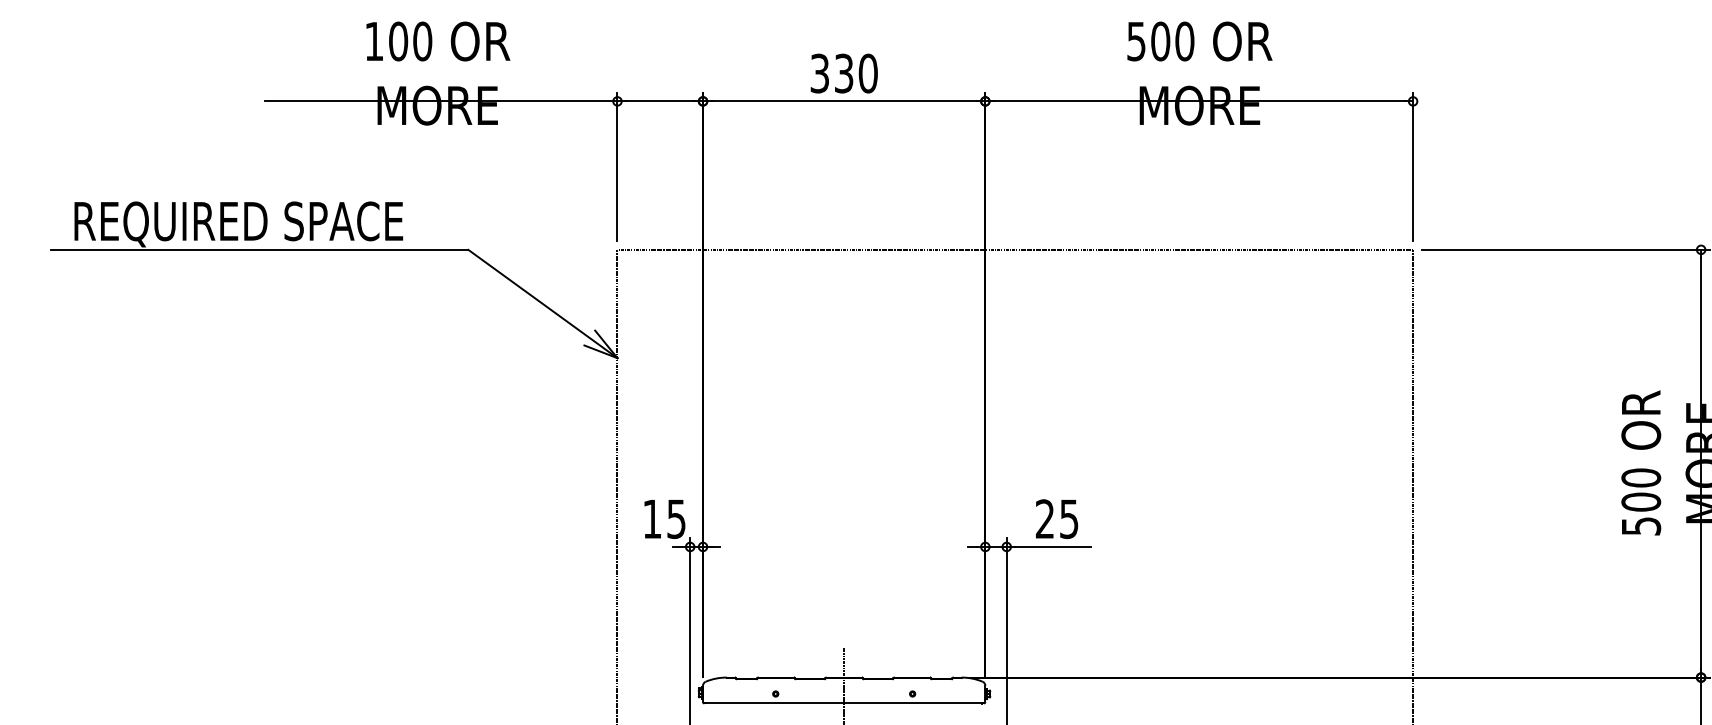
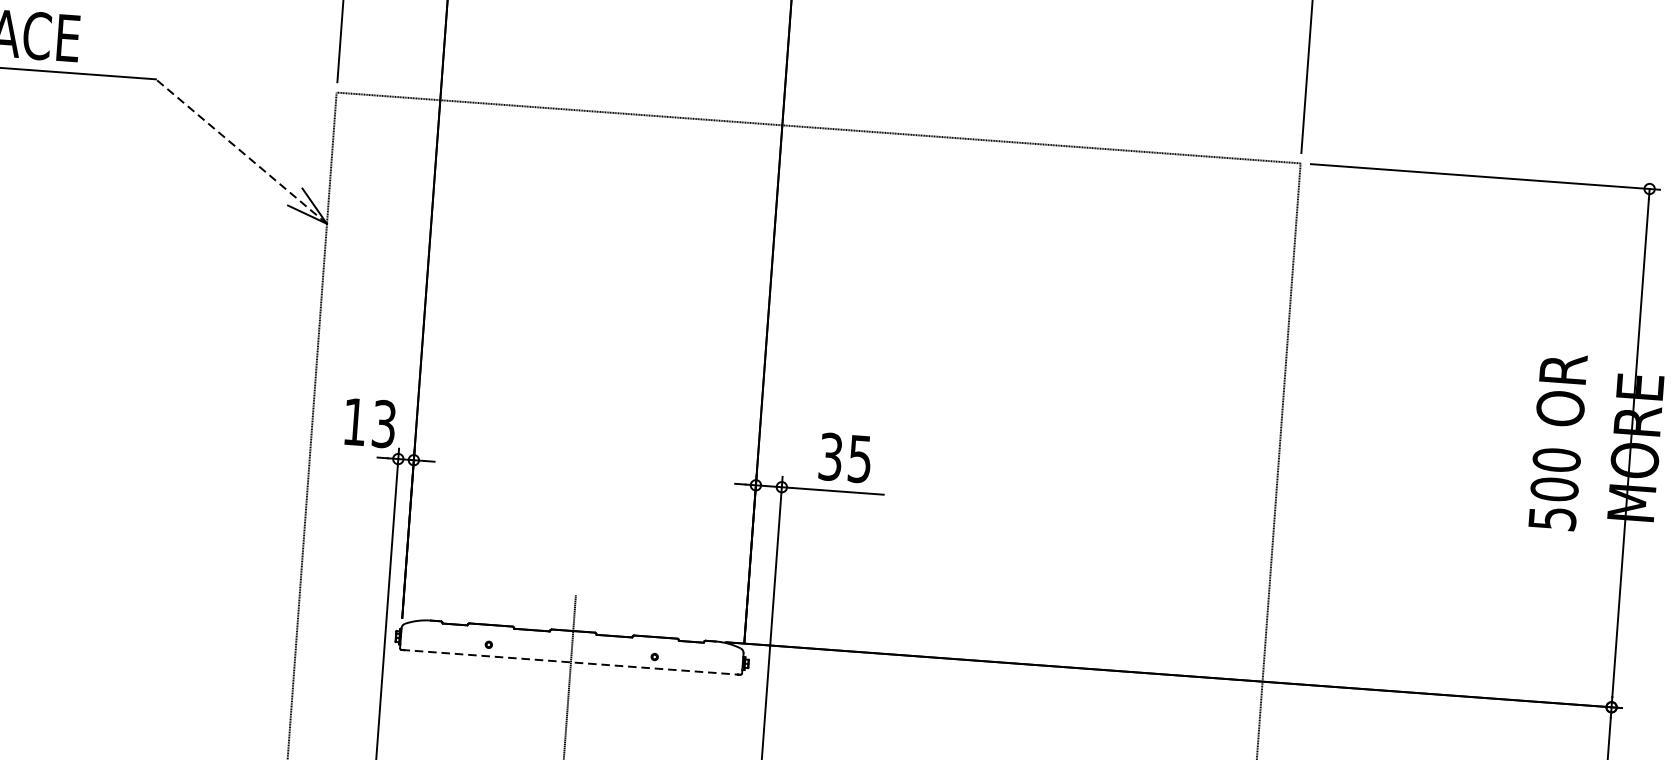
line: (542, 303) -> (241, 150), solid -> dashed
text: (676, 518) -> (384, 423), 15 -> 13
text: (1045, 519) -> (831, 457), 25 -> 35
line: (844, 703) -> (571, 662), solid -> dashed

